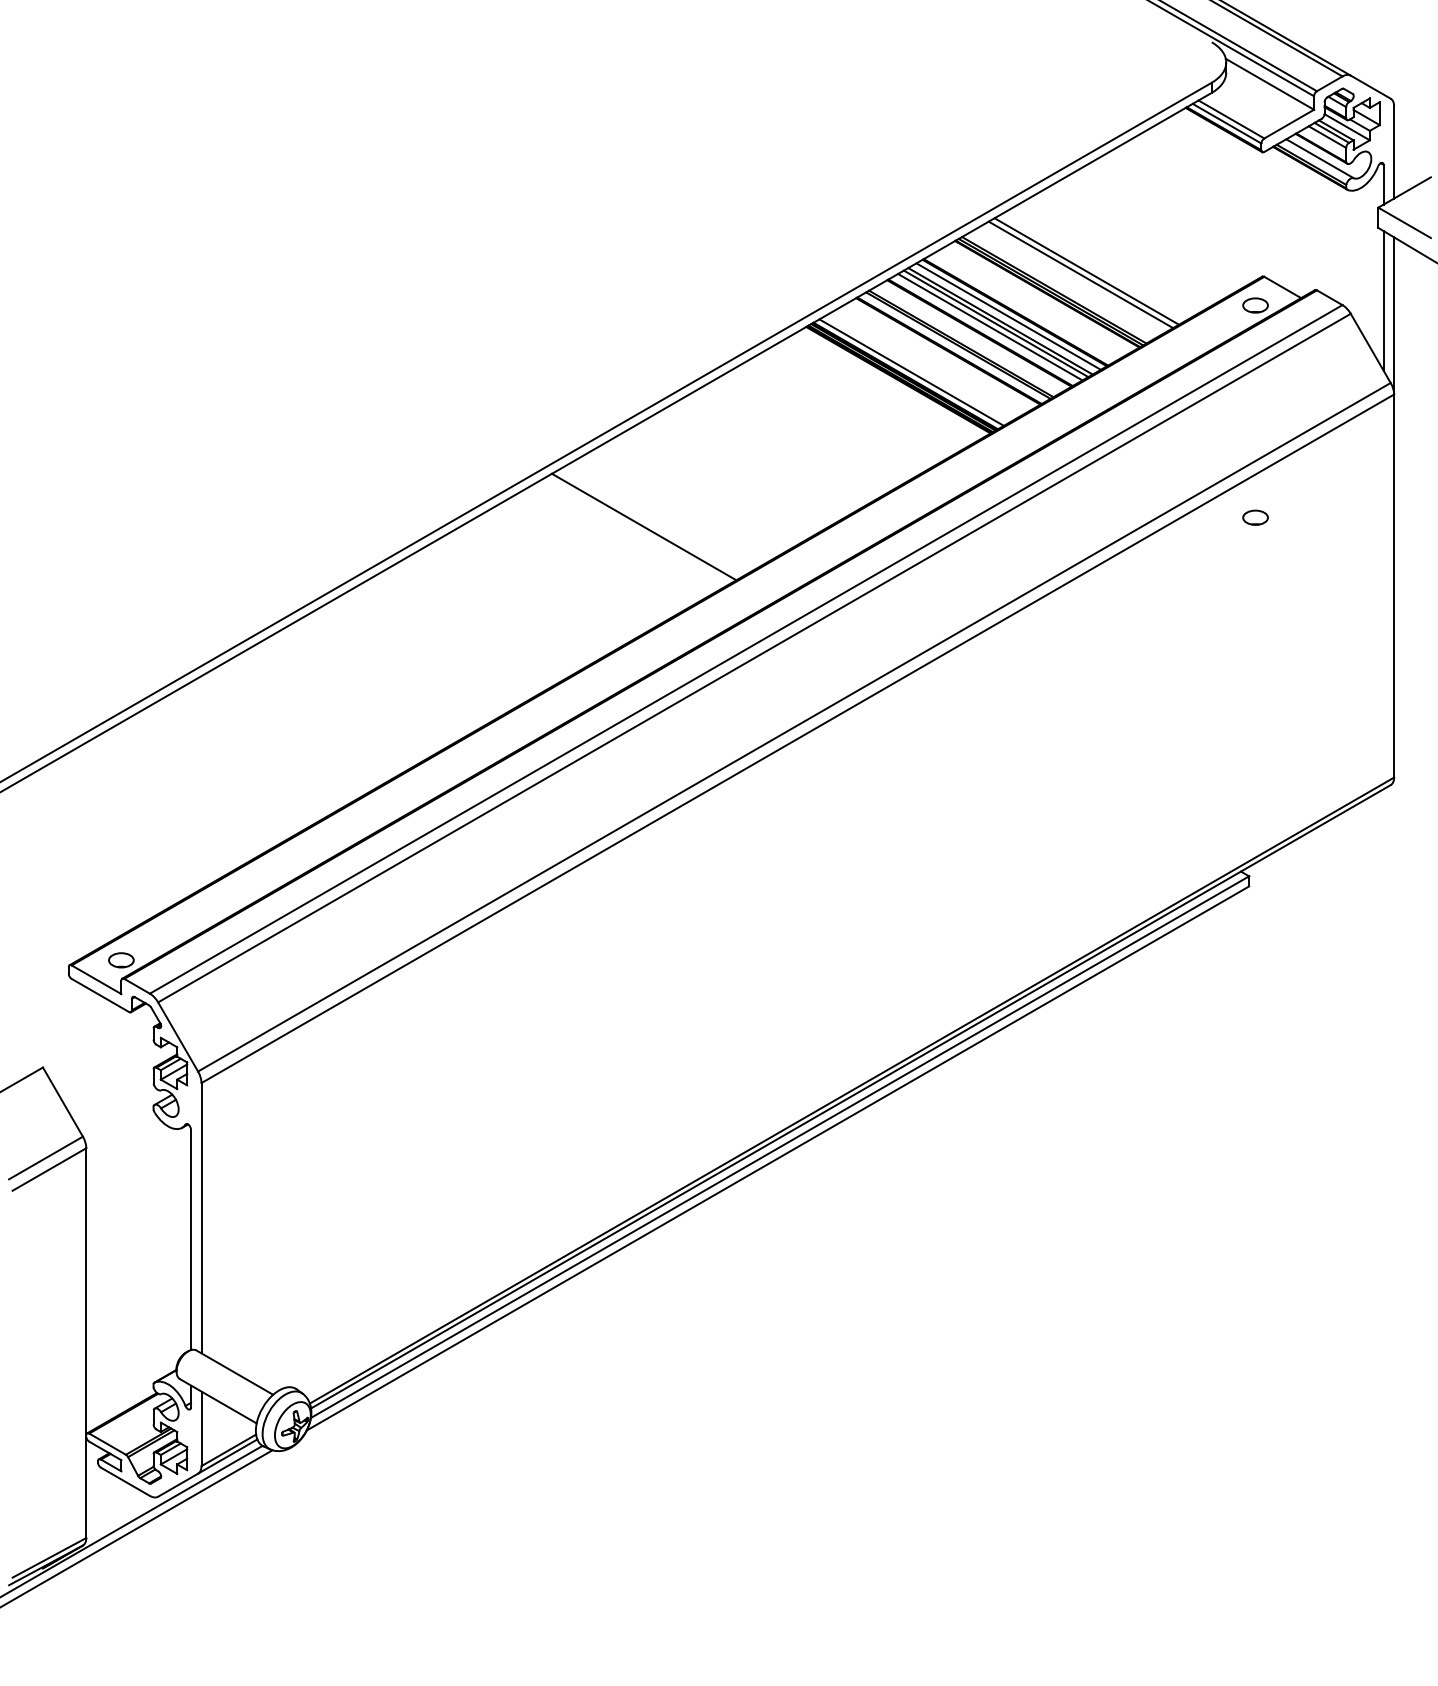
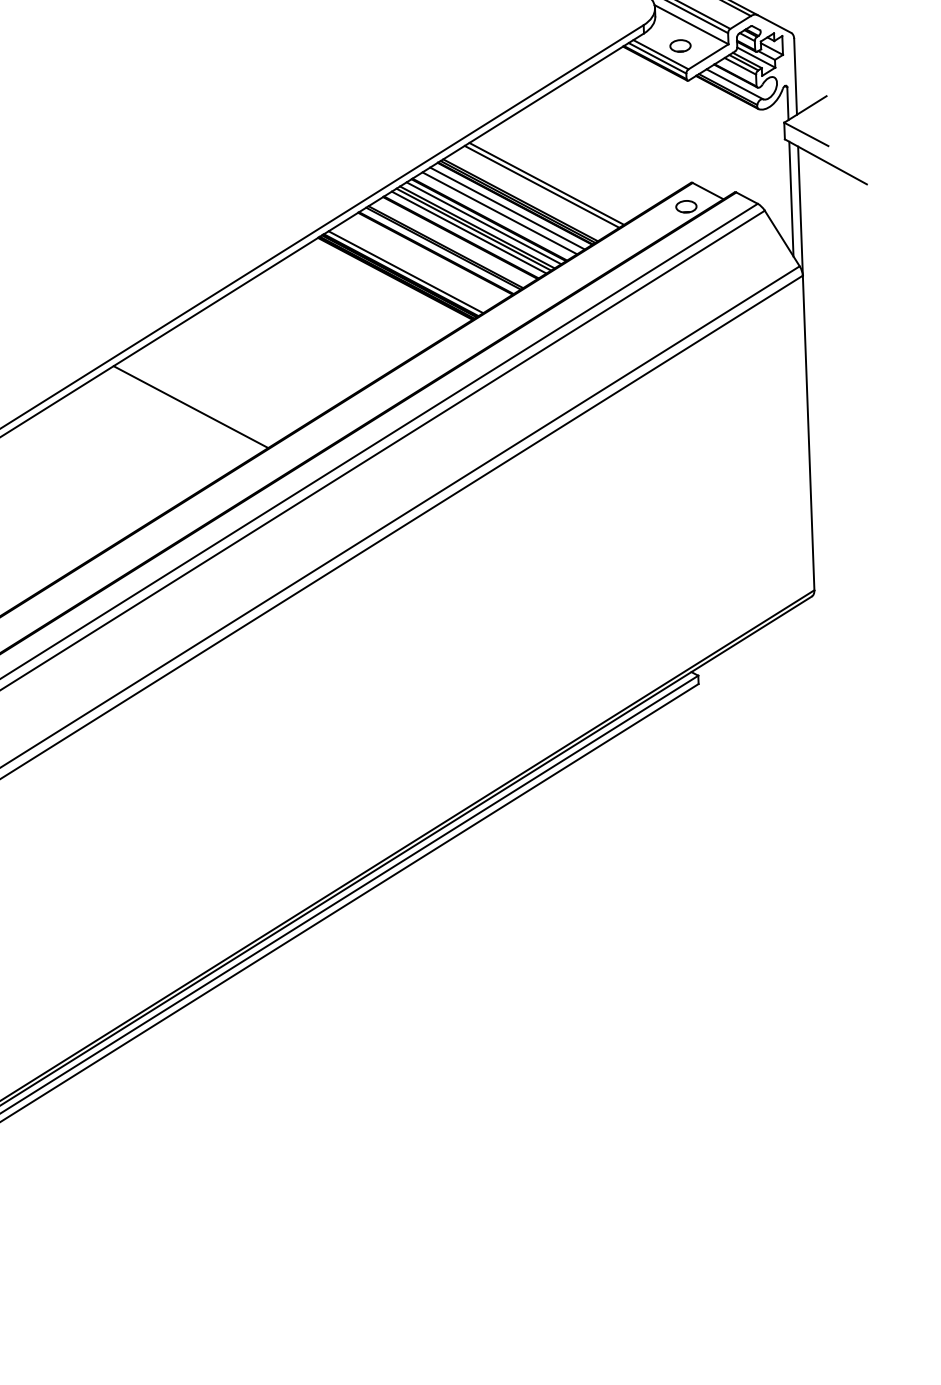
line: (1037, 299) -> (507, 208), added
line: (1028, 304) -> (499, 212), added
part: (1255, 517) -> (680, 45), moved

